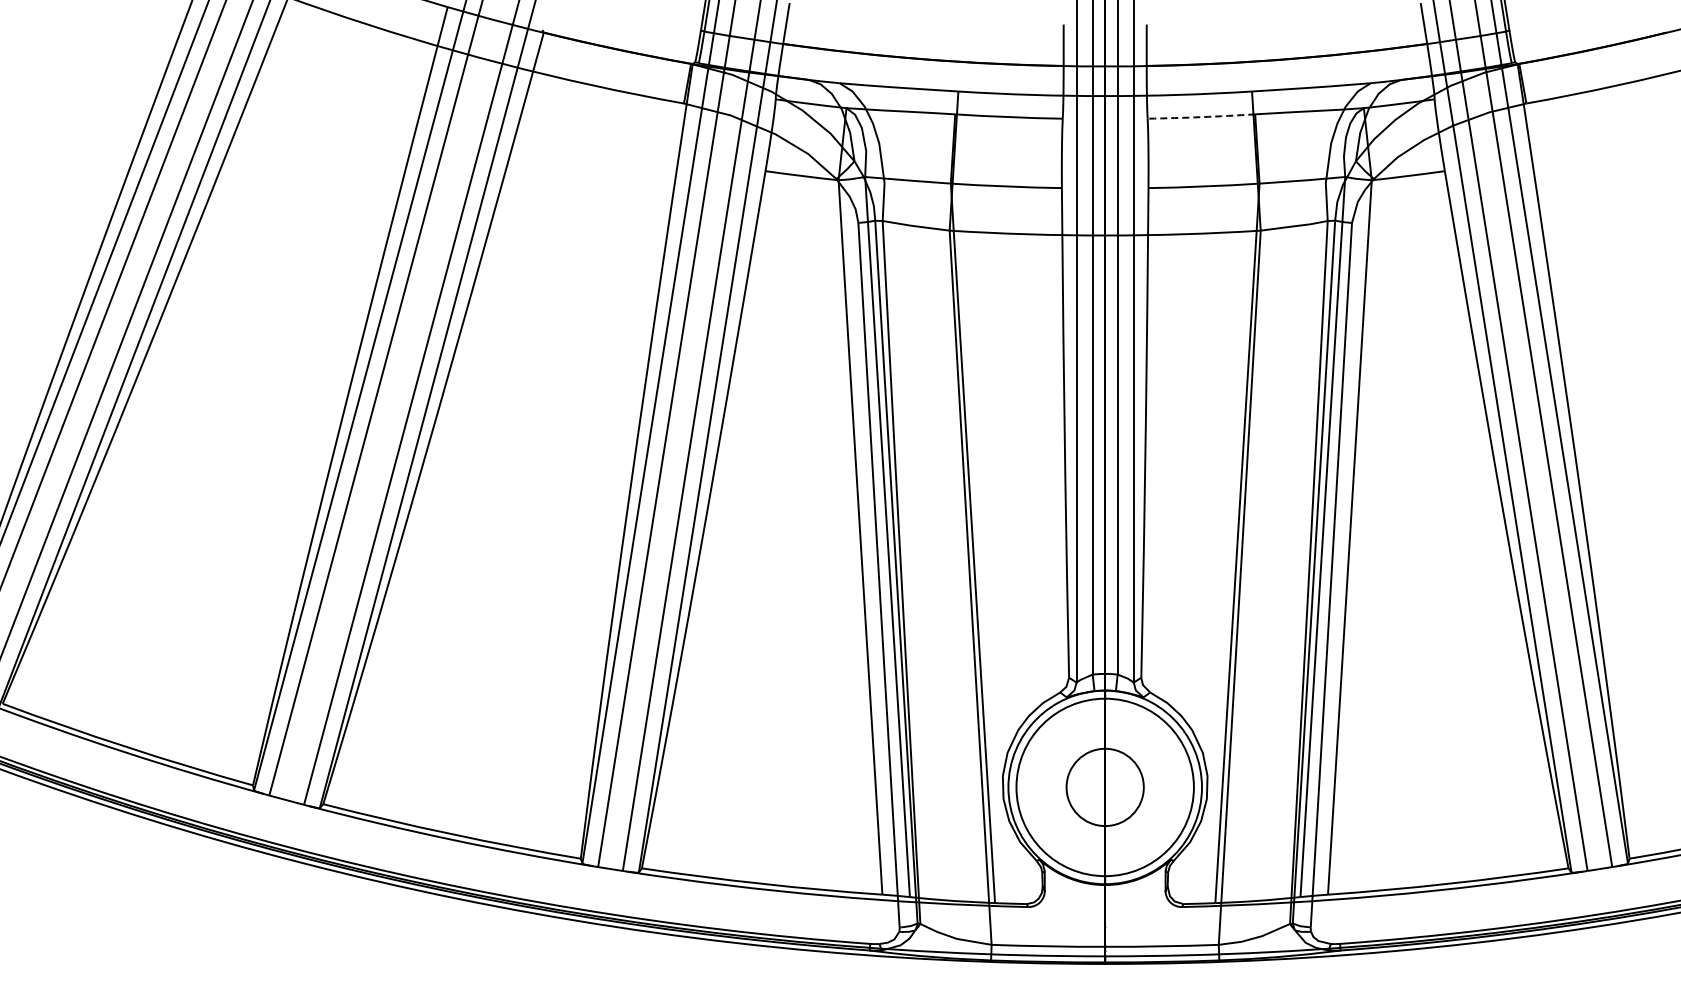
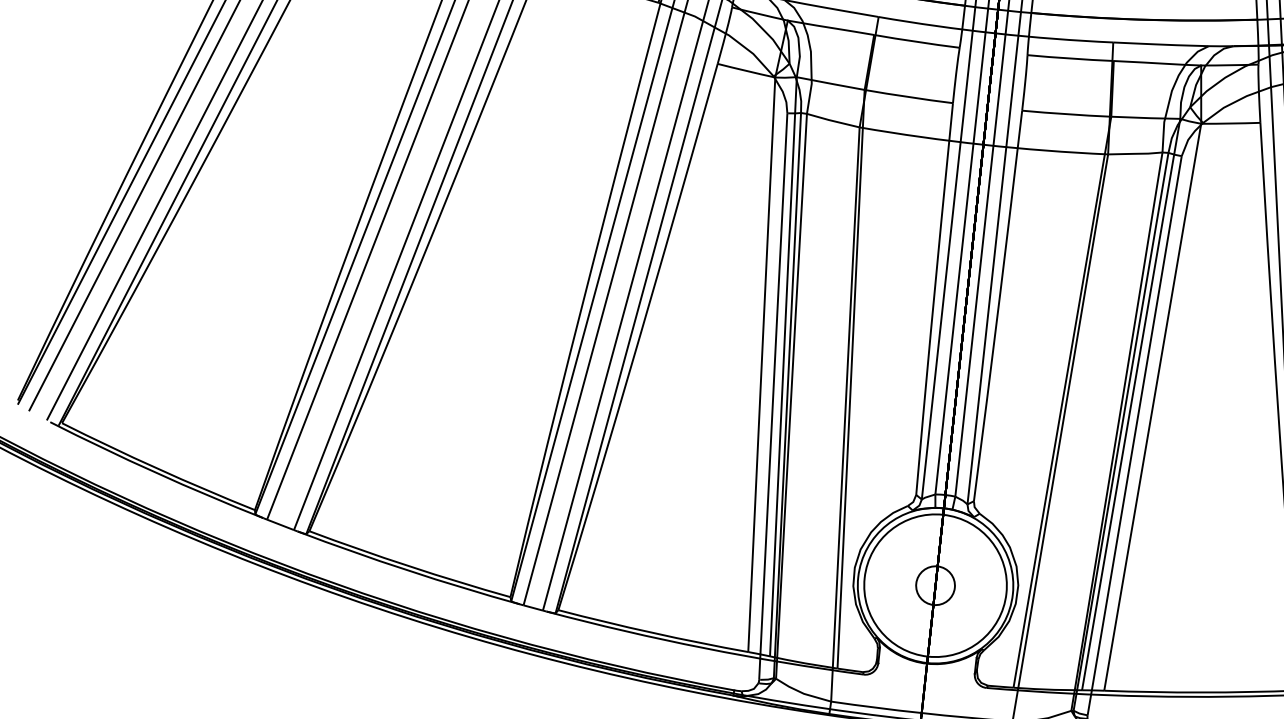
arc: (1201, 117) -> (1070, 58), dashed -> solid
circle: (1105, 787) -> (935, 585), size x0.62

